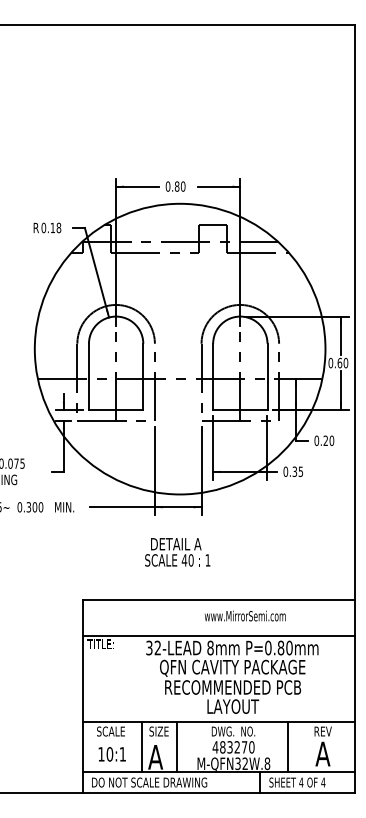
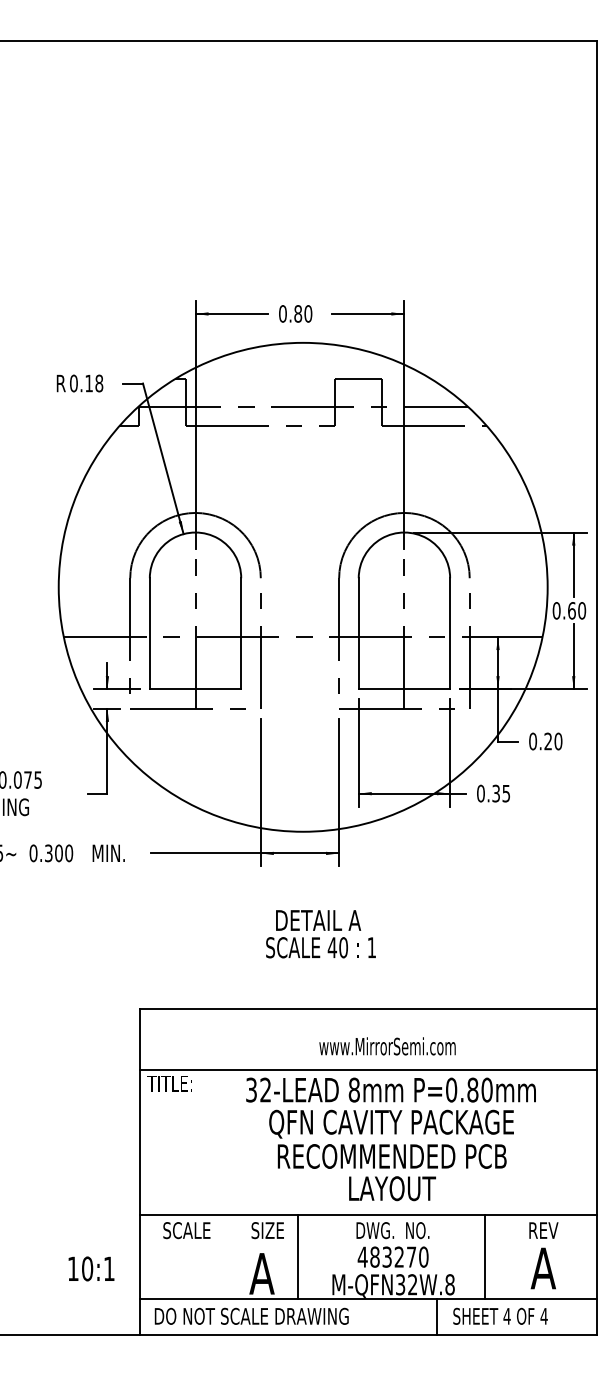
text: (177, 552) -> (320, 934), moved
text: (244, 615) -> (386, 1045), moved
line: (141, 747) -> (238, 1257), removed
text: (111, 754) -> (90, 1269), moved

